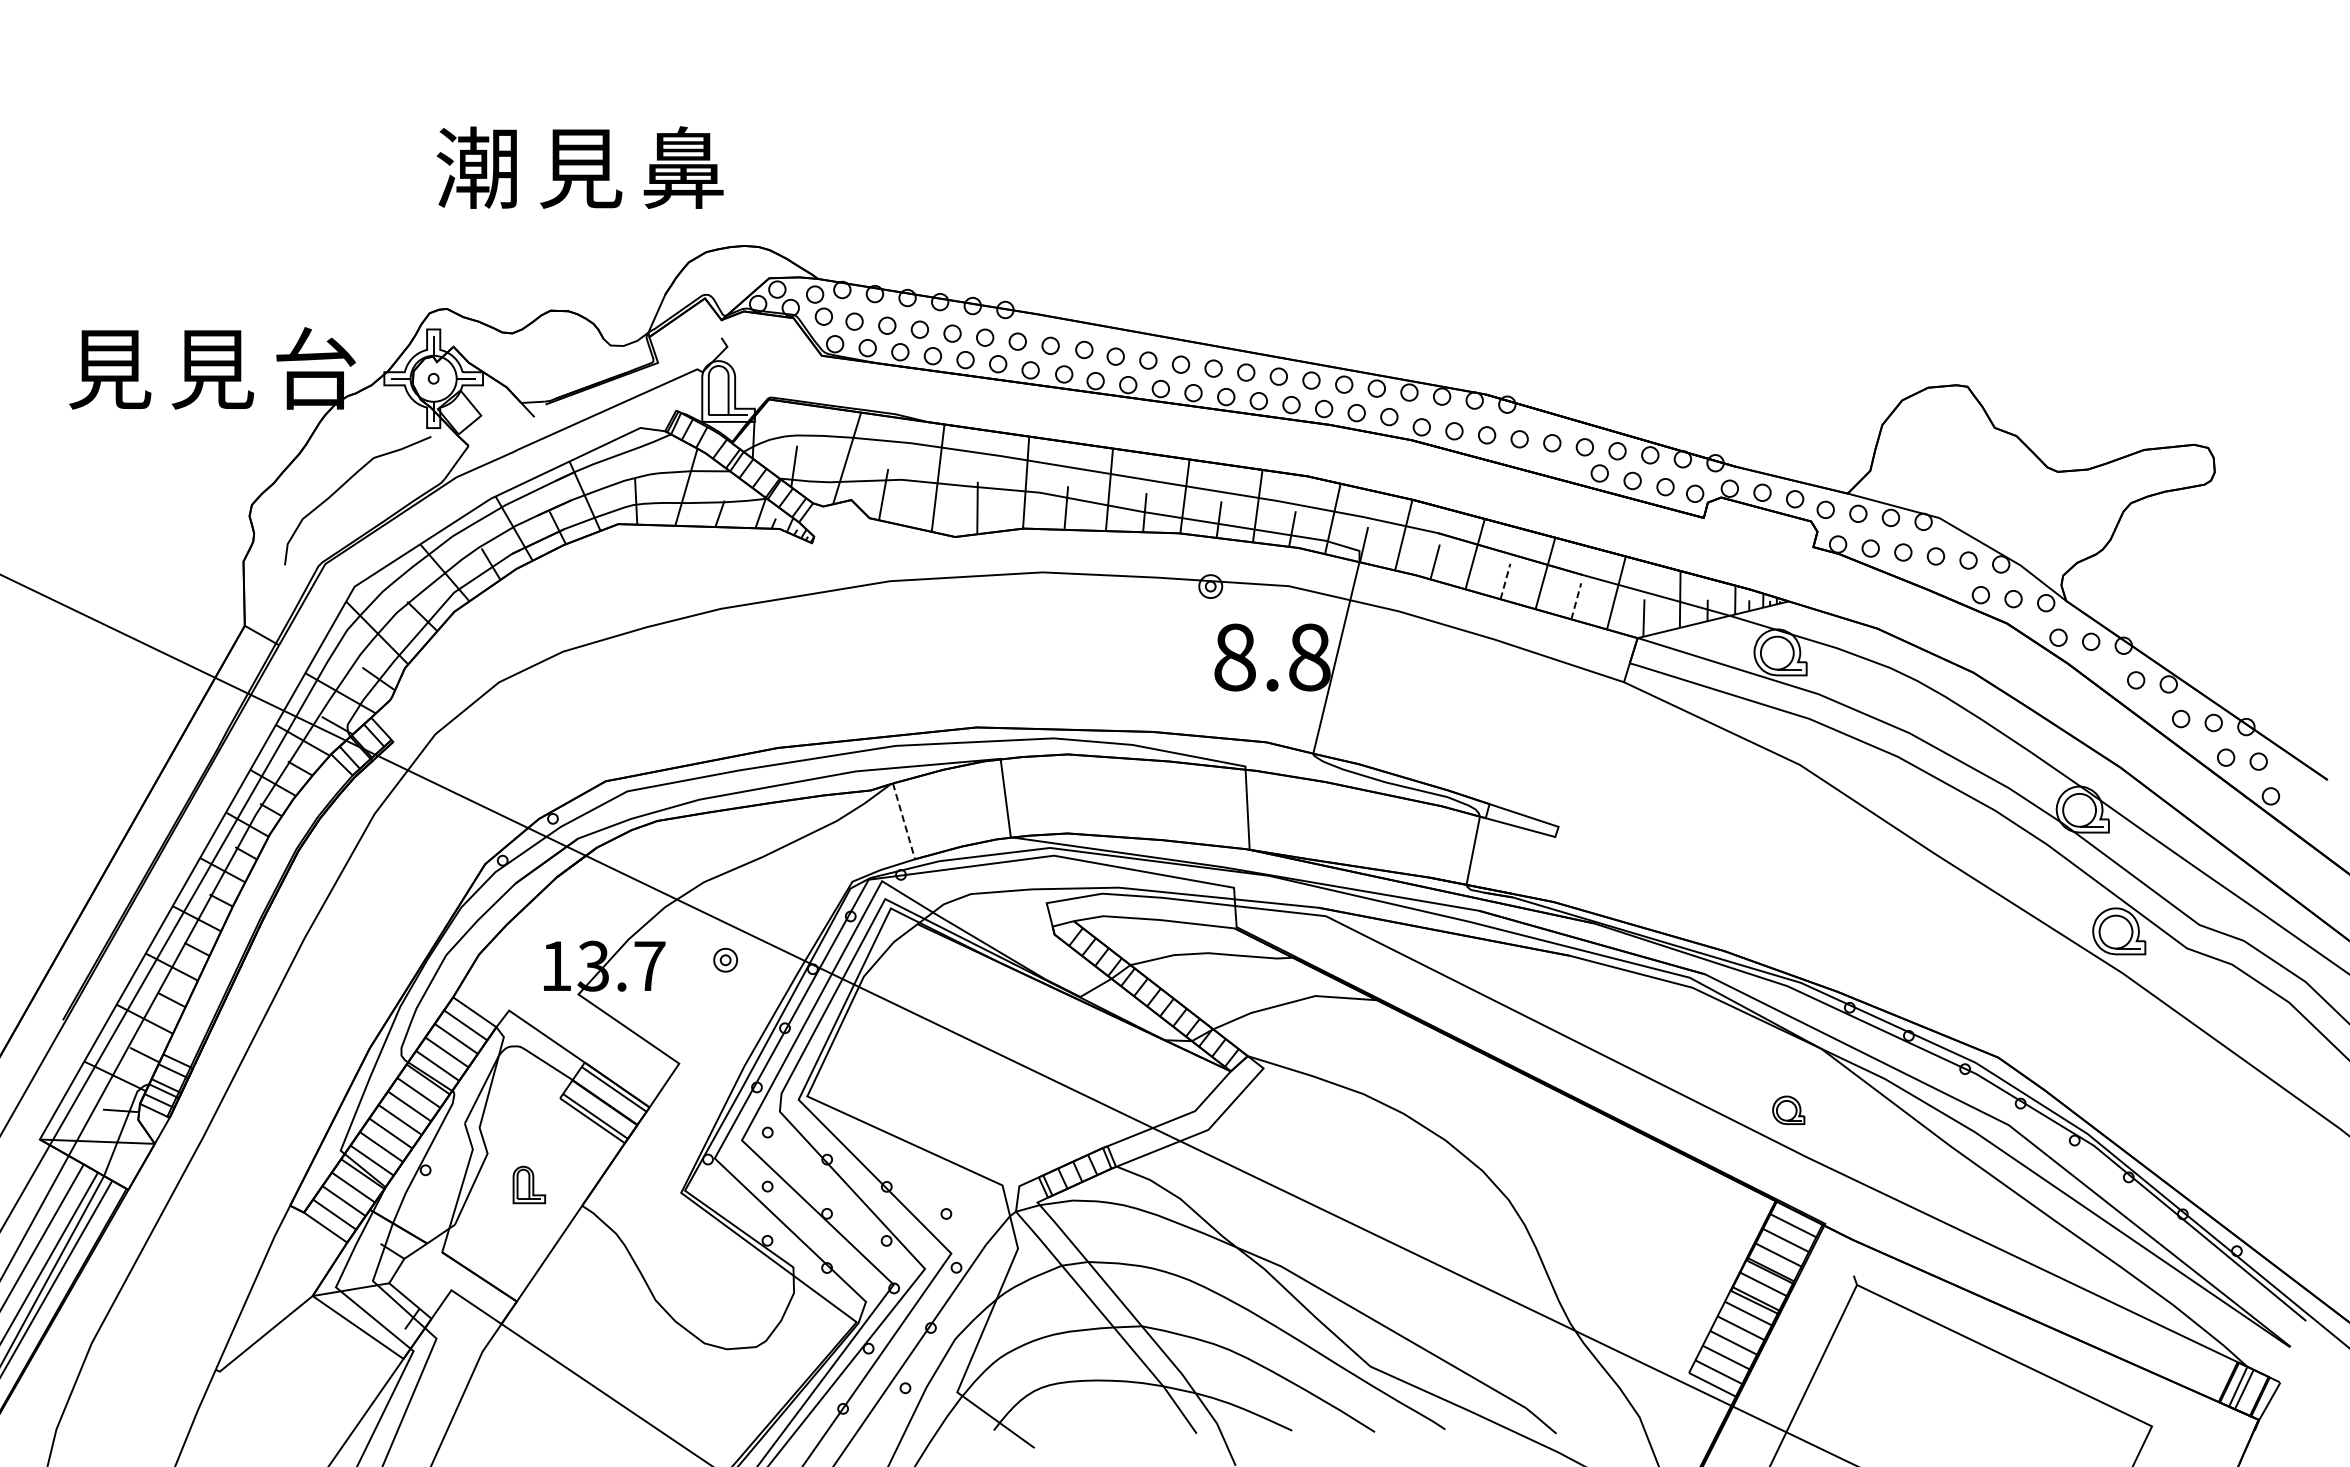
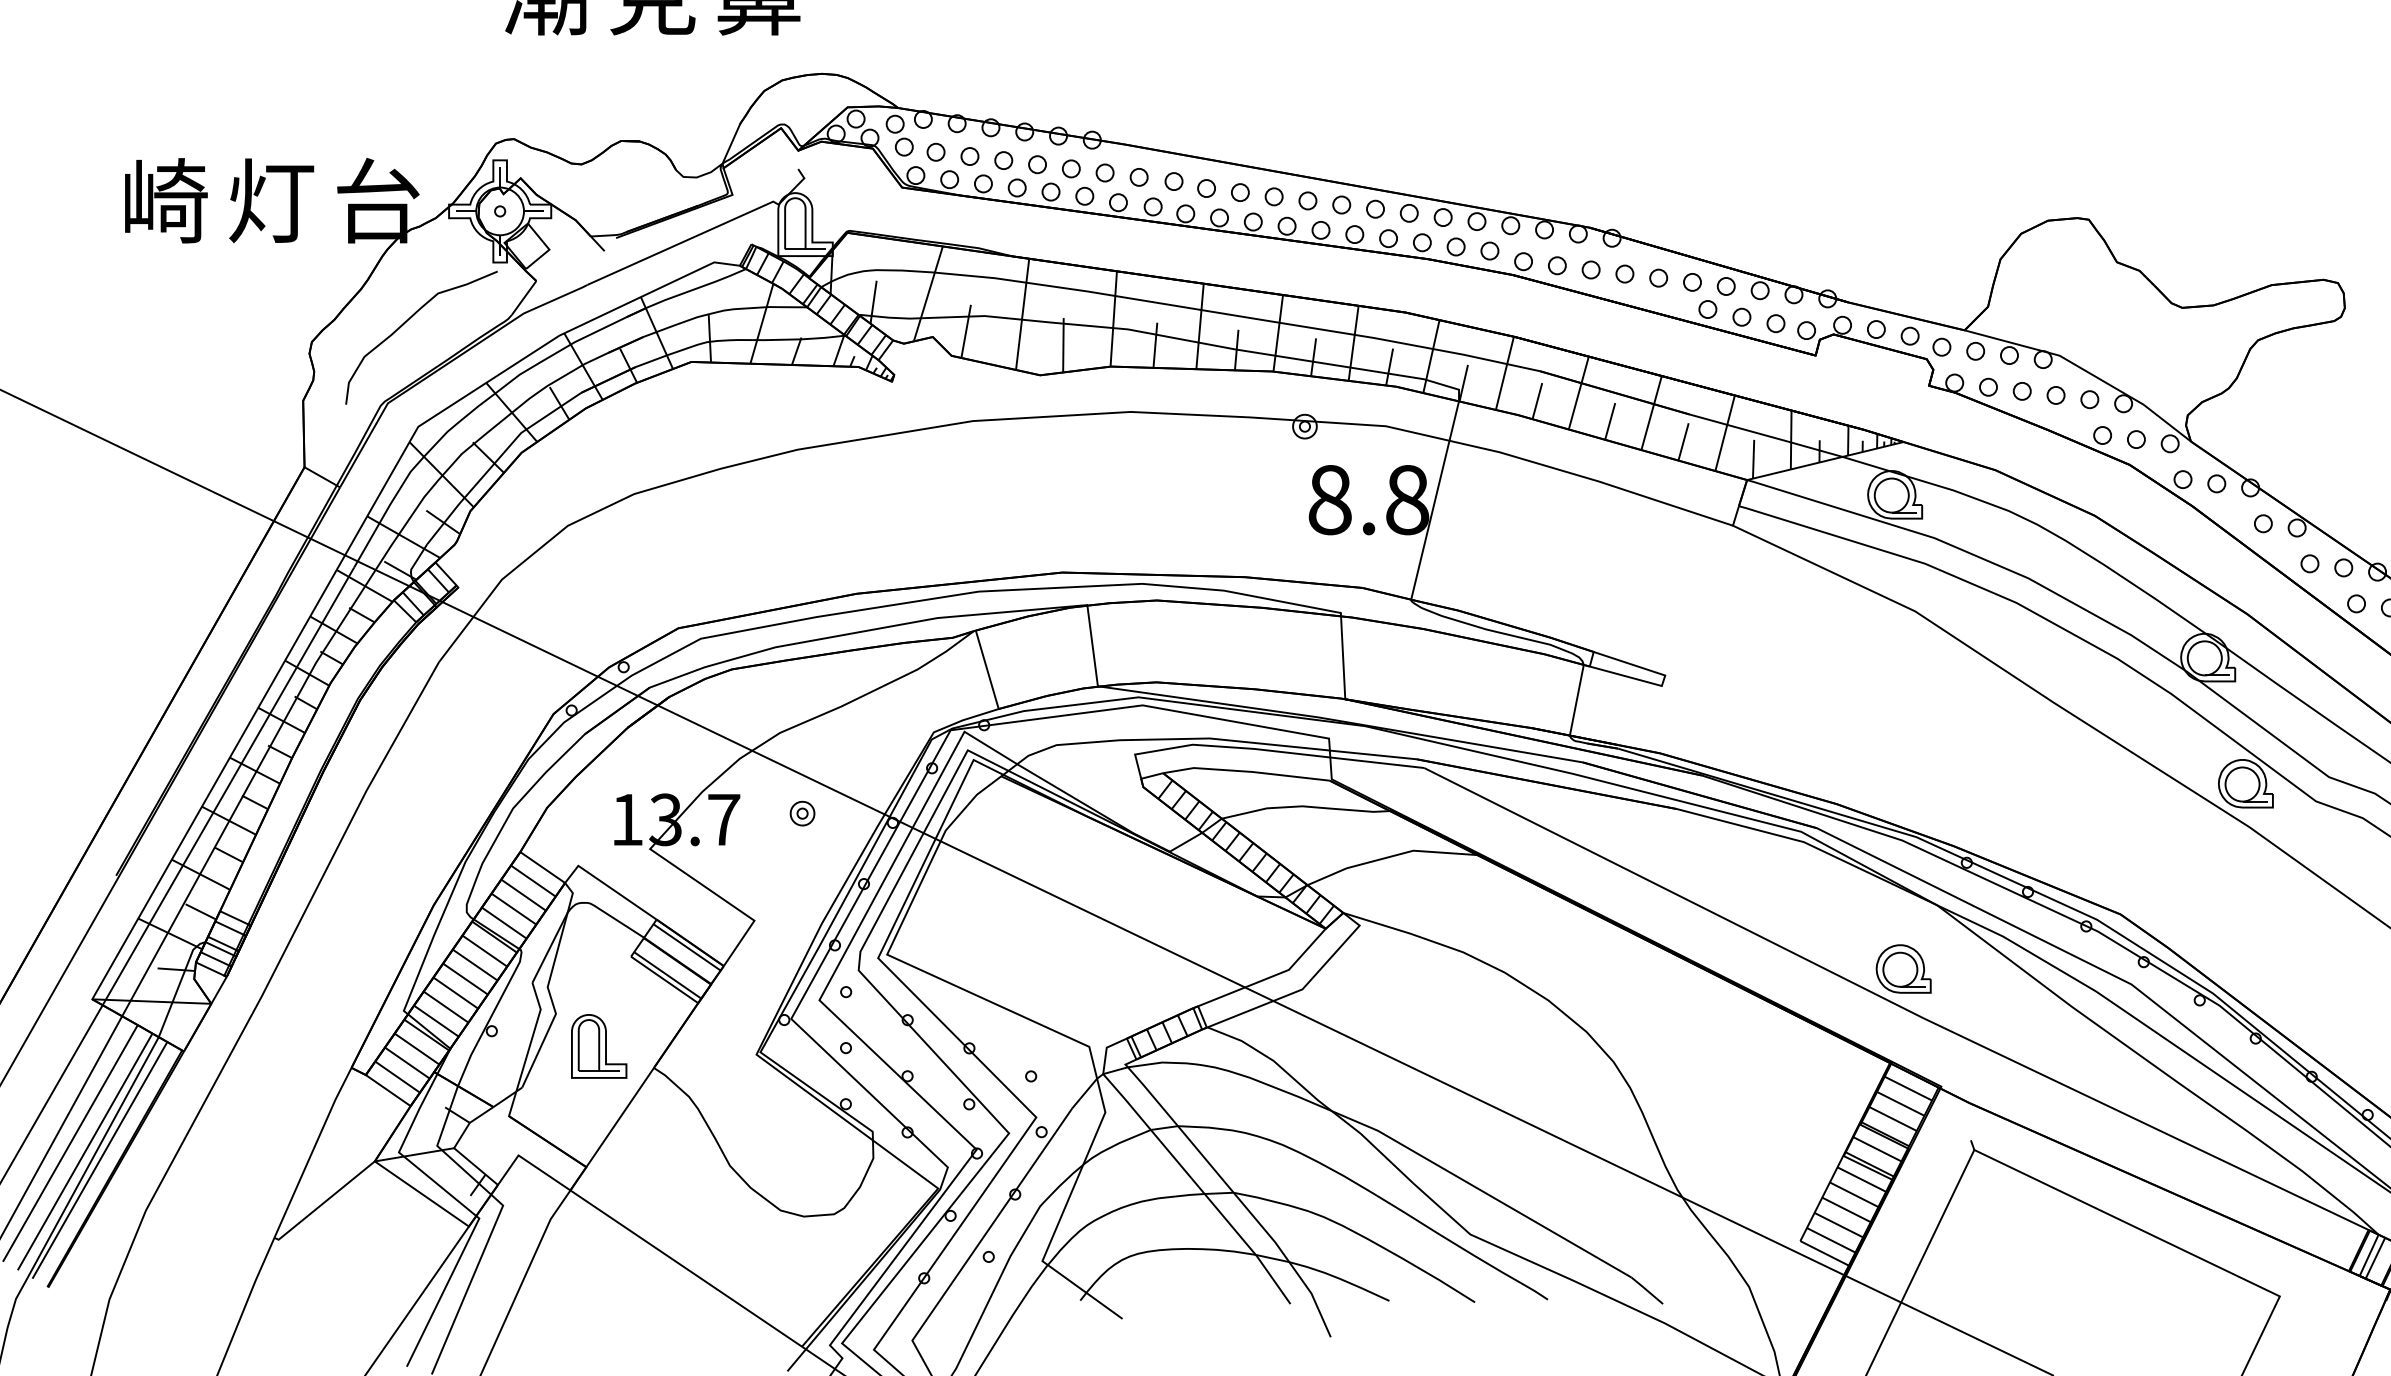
text: (110, 368) -> (165, 200), 見 -> 崎
text: (212, 368) -> (271, 200), 見 -> 灯
line: (1505, 581) -> (1610, 421), dashed -> solid
line: (1576, 601) -> (1683, 442), dashed -> solid
line: (904, 821) -> (987, 669), dashed -> solid
part: (1788, 1110) -> (1903, 969), size x1.67
part: (529, 1184) -> (599, 1045), size x1.67

